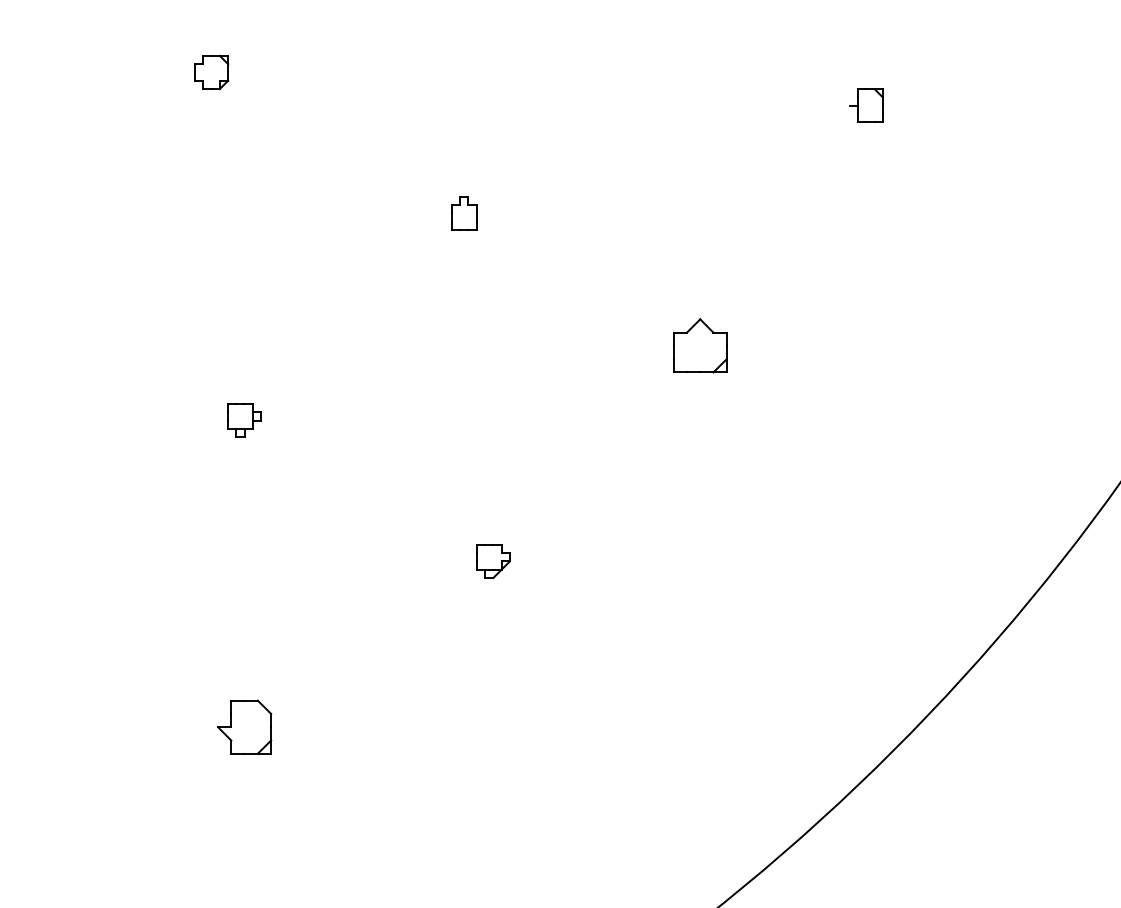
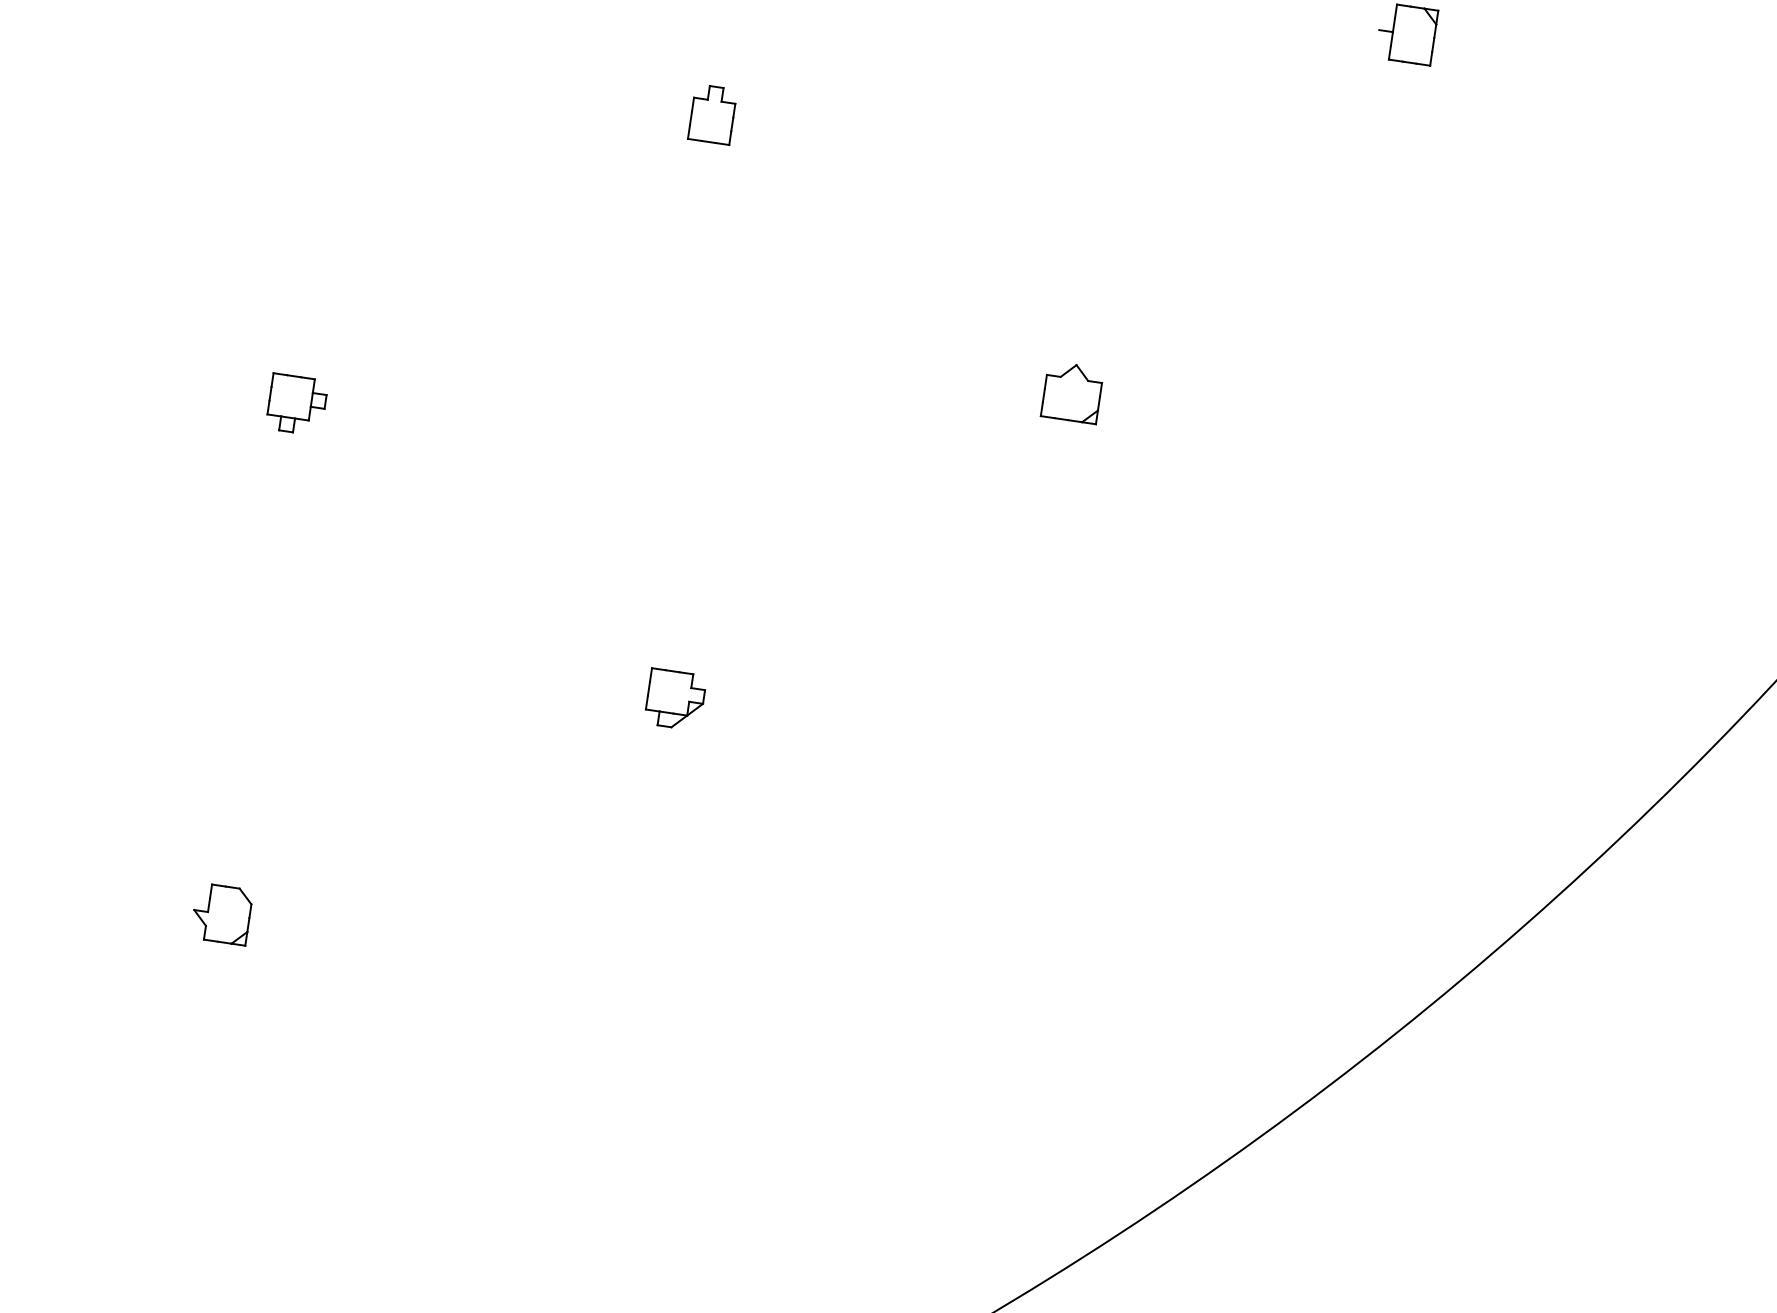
part: (700, 345) -> (1072, 391), size x0.62
part: (244, 726) -> (221, 913), size x0.62

